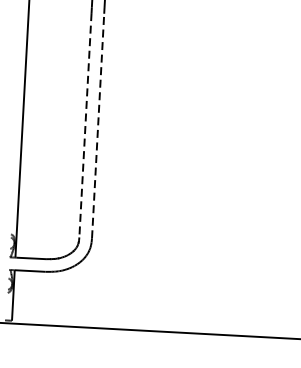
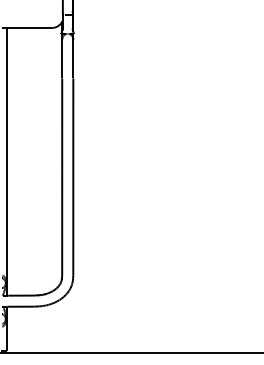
line: (98, 125) -> (73, 176), dashed -> solid
line: (85, 126) -> (62, 177), dashed -> solid

